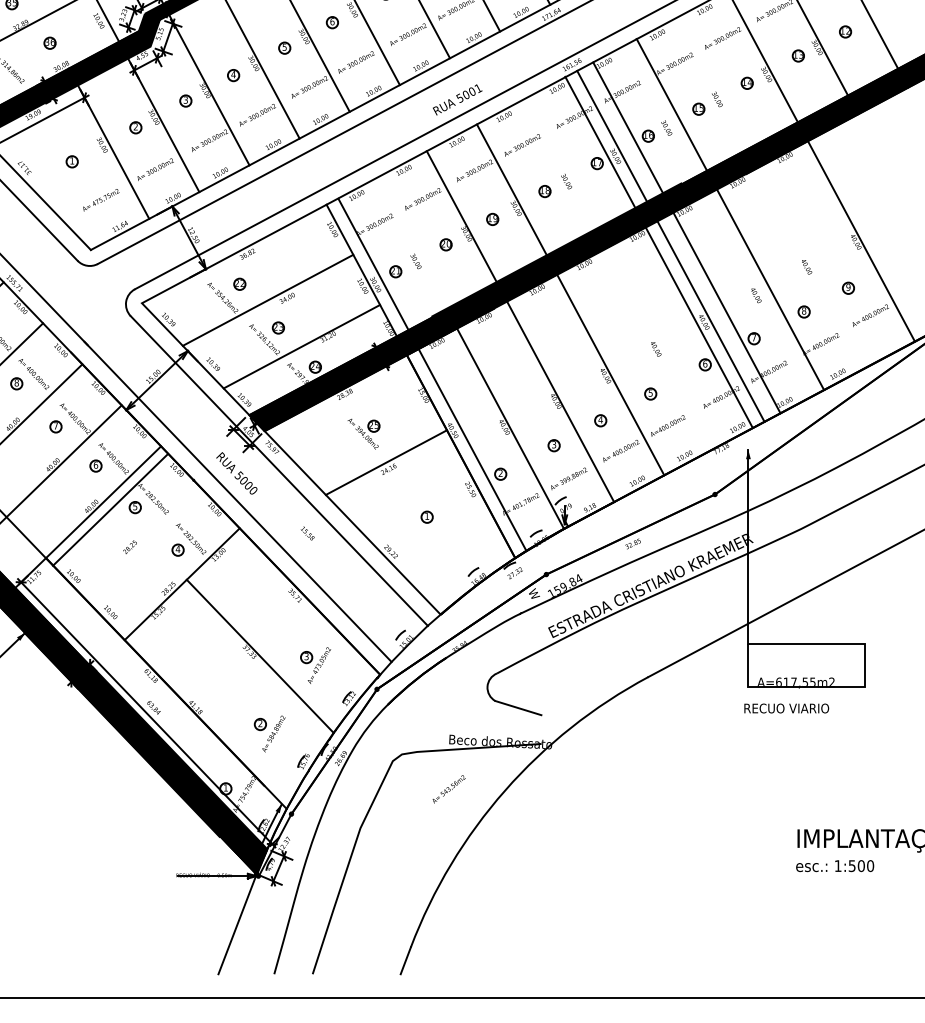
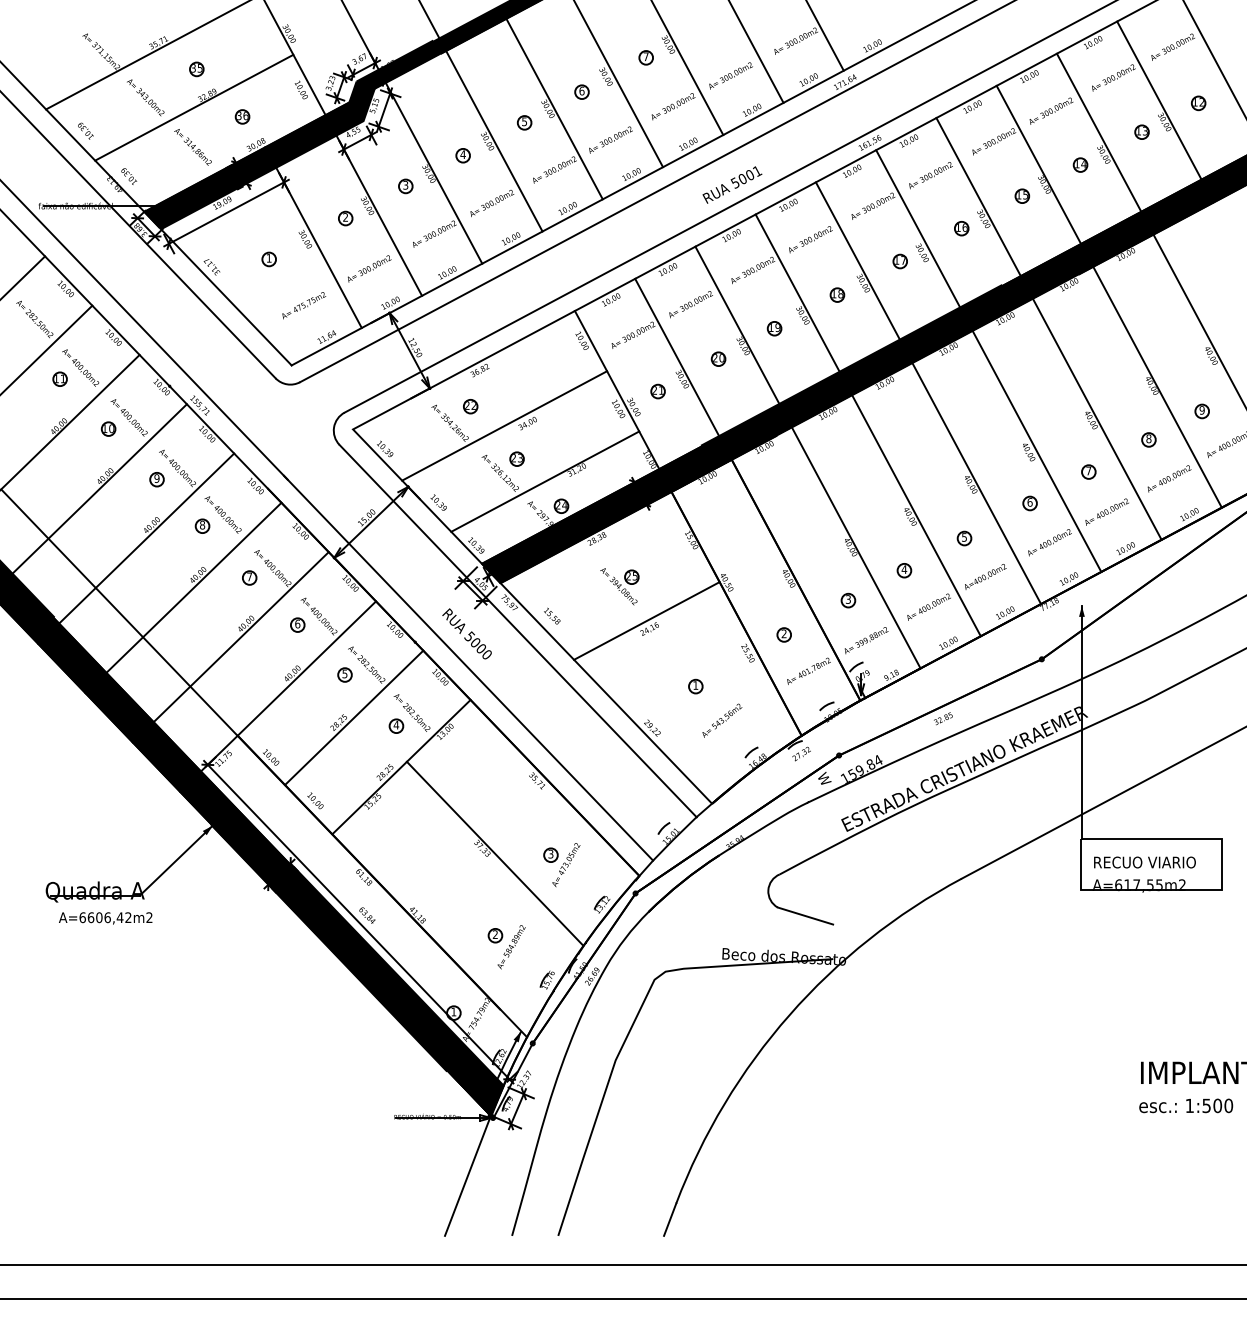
line: (729, 214) -> (1108, 296), moved
line: (686, 237) -> (1048, 328), moved
line: (659, 252) -> (928, 393), moved
line: (431, 374) -> (747, 489), moved
line: (110, 509) -> (354, 717), moved
text: (307, 532) -> (552, 615), moved
text: (786, 708) -> (1144, 862), moved
text: (449, 789) -> (722, 720), moved

